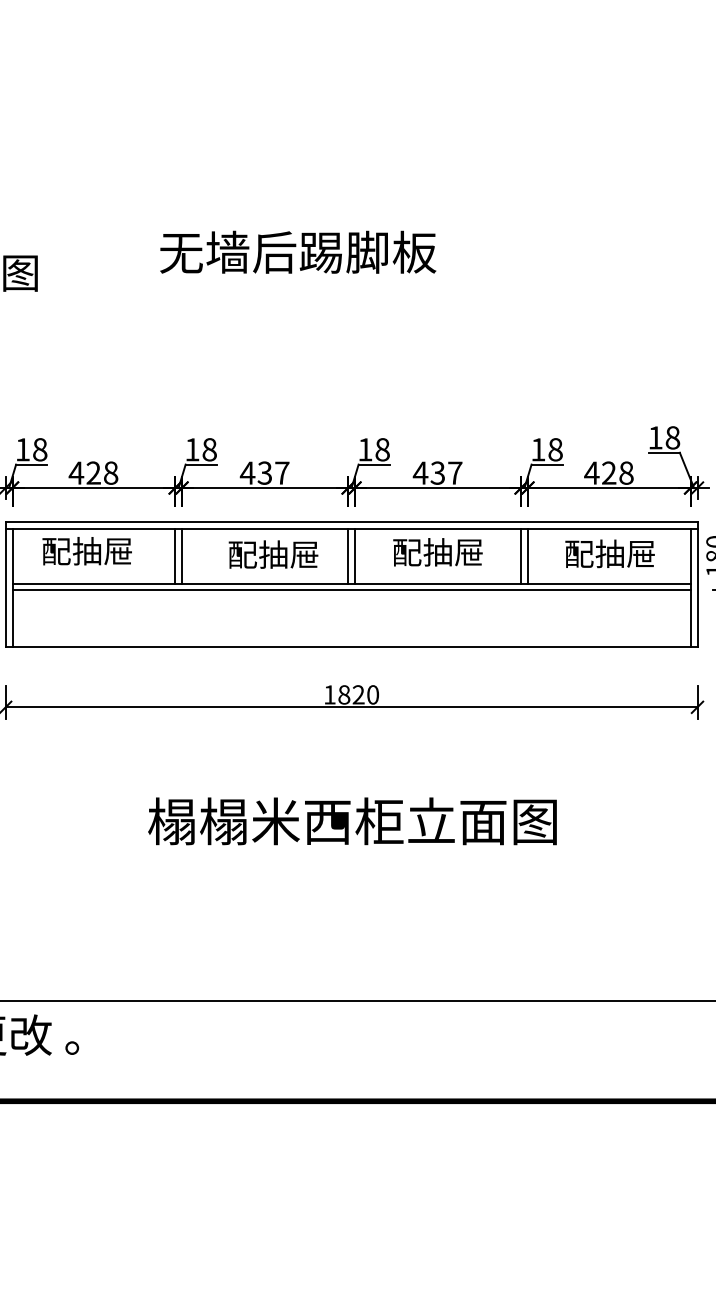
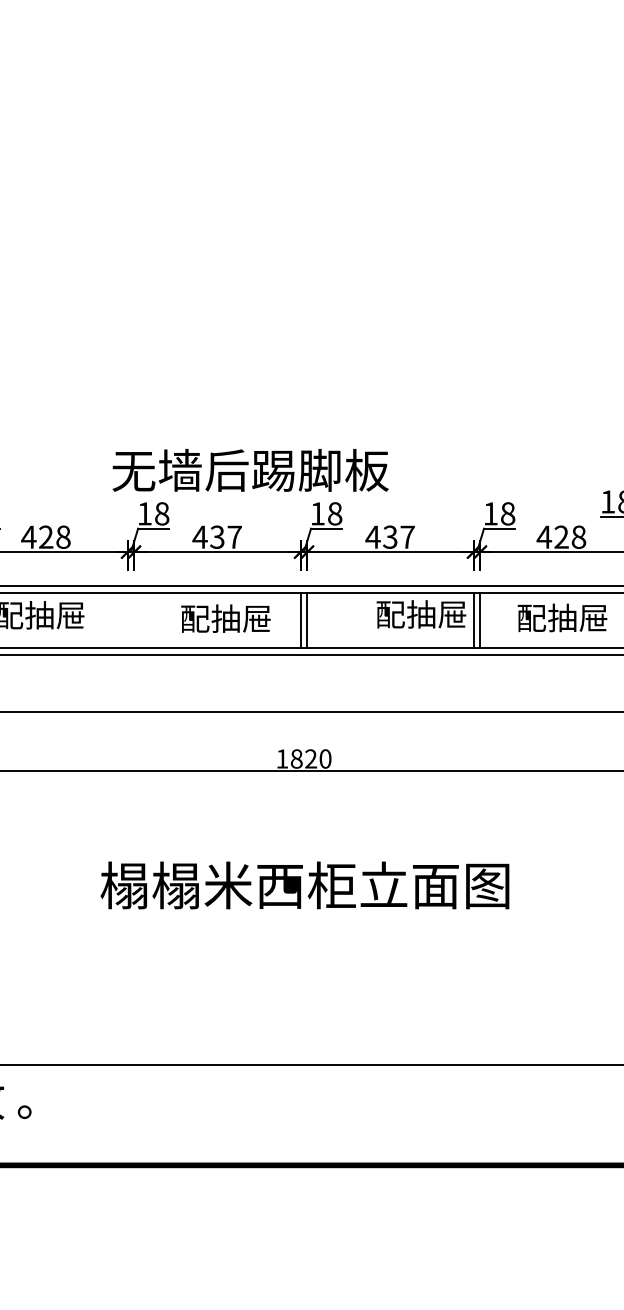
text: (298, 251) -> (250, 469), moved
text: (437, 552) -> (420, 614), moved
line: (175, 555) -> (127, 619), removed
line: (182, 555) -> (134, 619), removed

